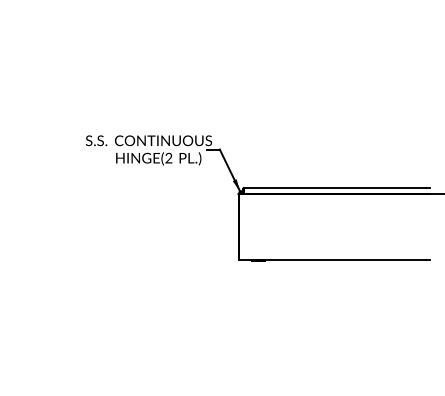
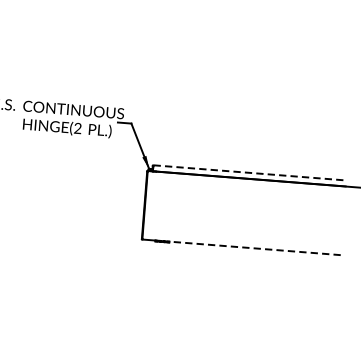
line: (336, 187) -> (249, 172), solid -> dashed
line: (347, 259) -> (254, 248), solid -> dashed

